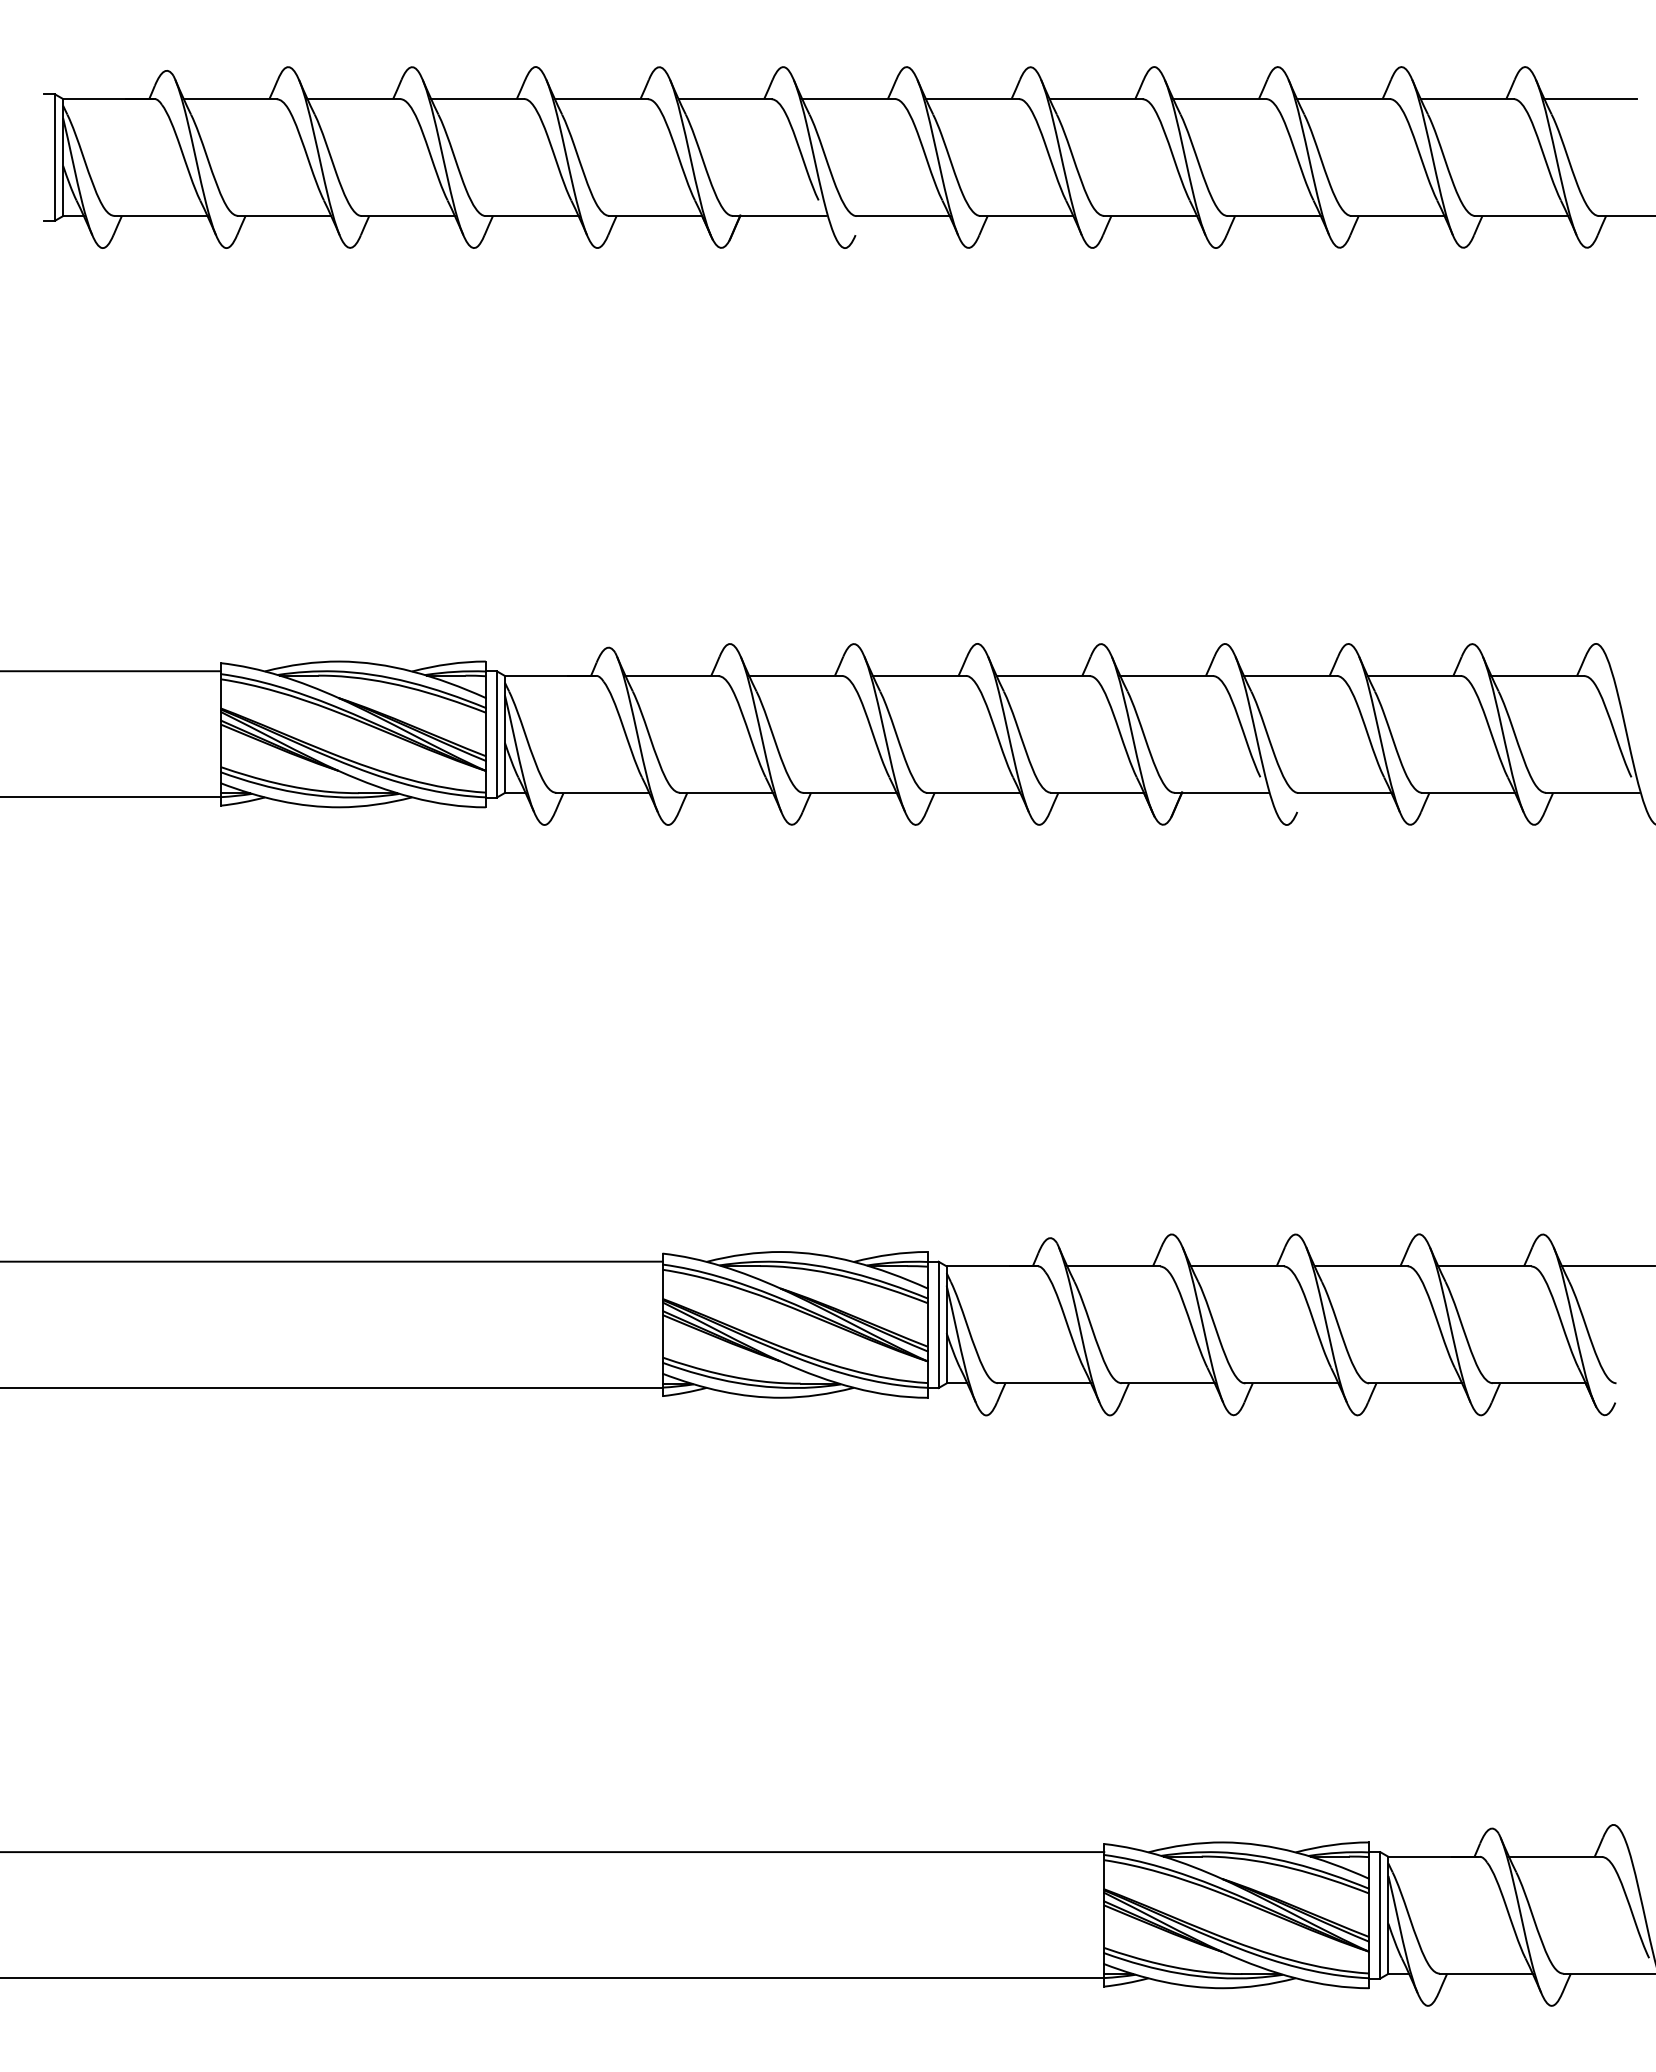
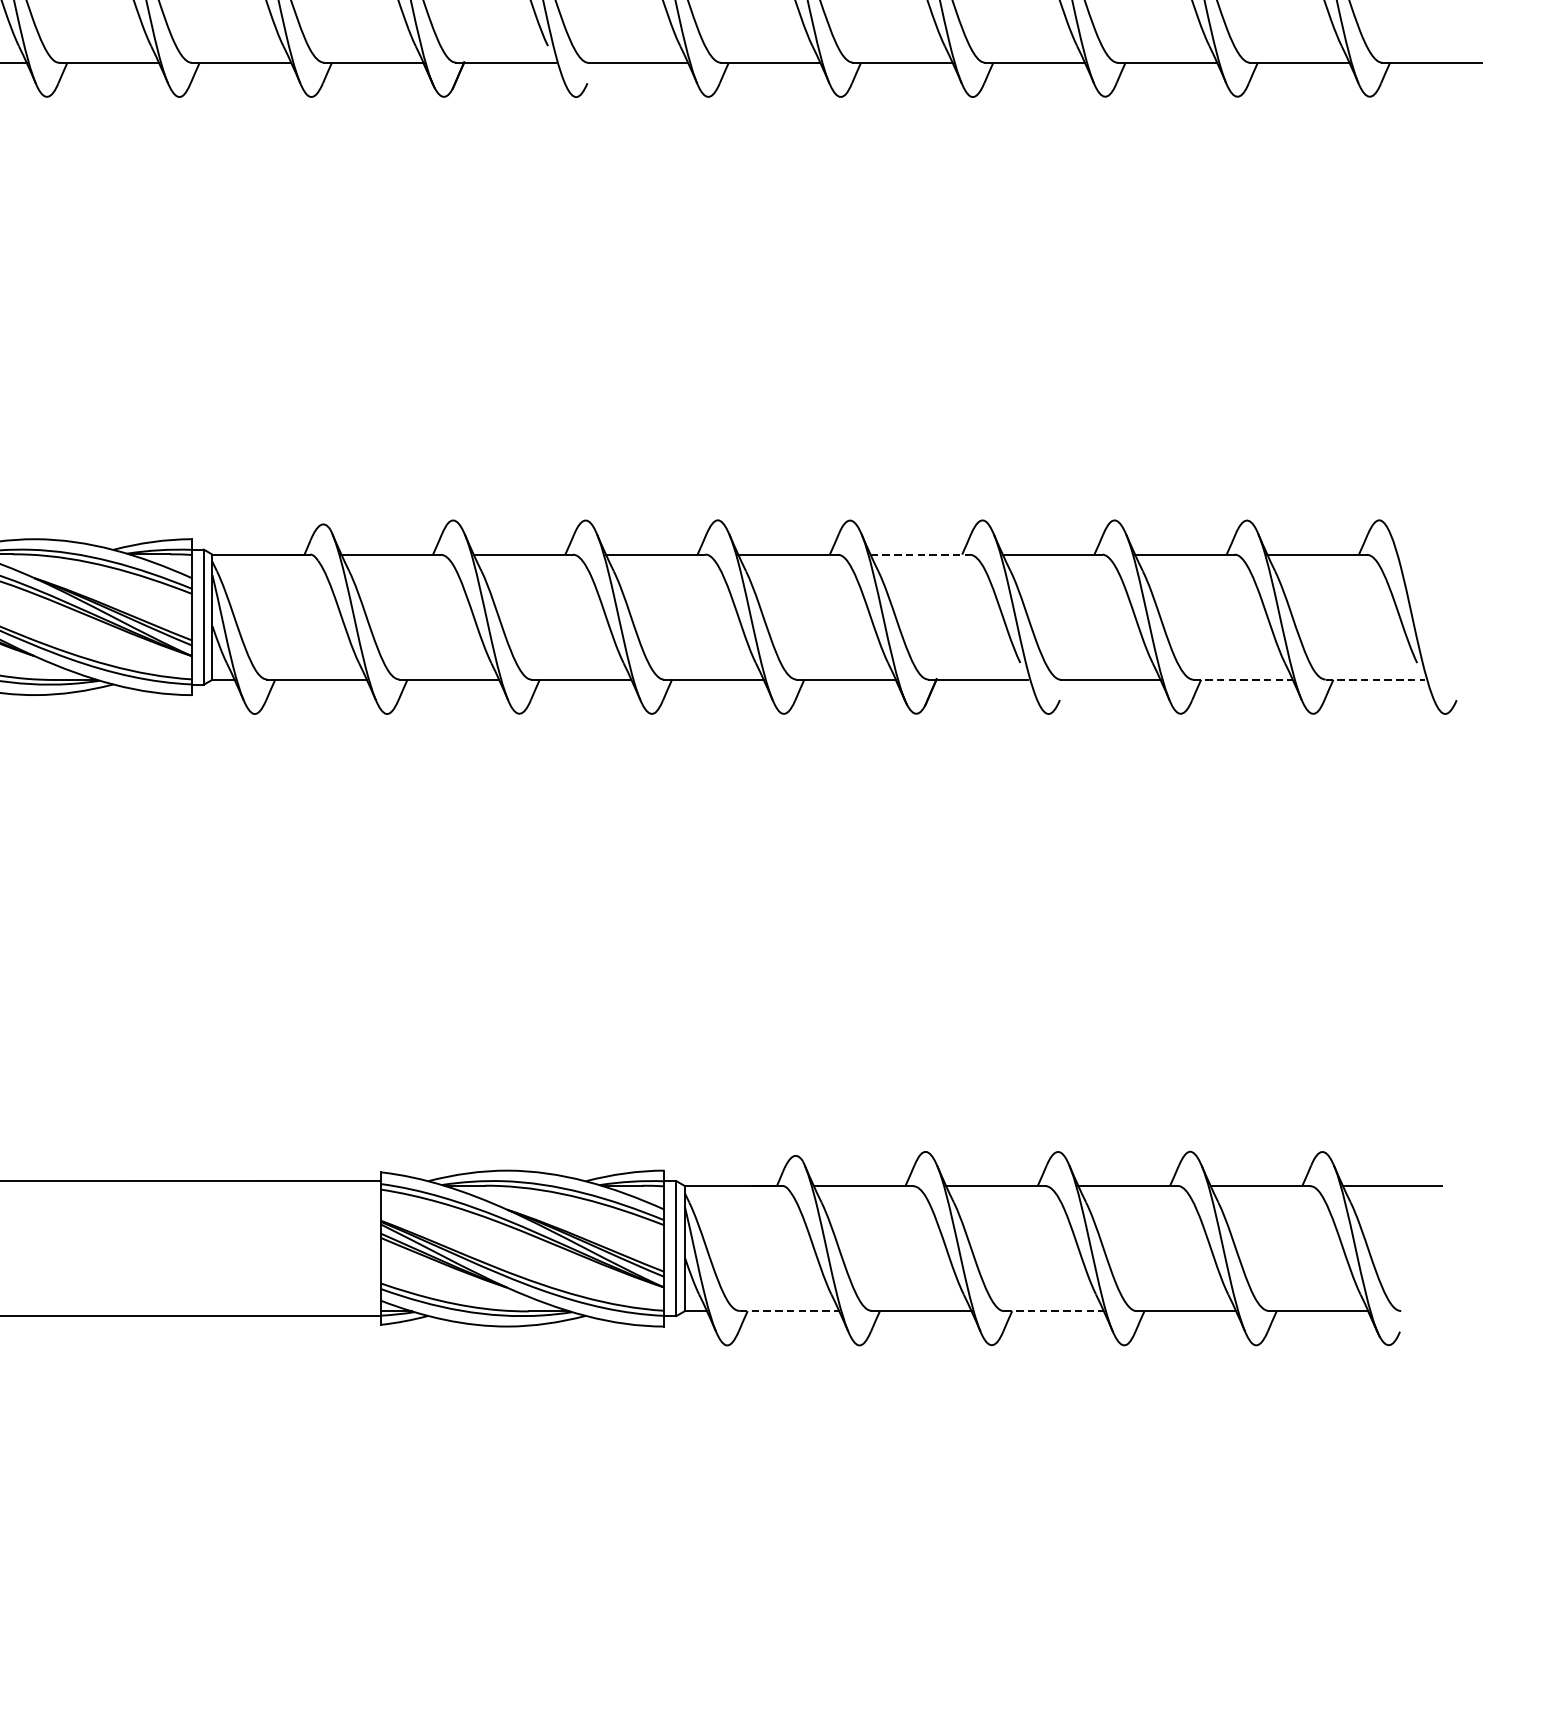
line: (1166, 675) -> (919, 554), solid -> dashed
line: (1468, 792) -> (1242, 679), solid -> dashed
line: (1592, 792) -> (1375, 679), solid -> dashed
line: (1044, 1383) -> (789, 1311), solid -> dashed
line: (1291, 1383) -> (1053, 1311), solid -> dashed

